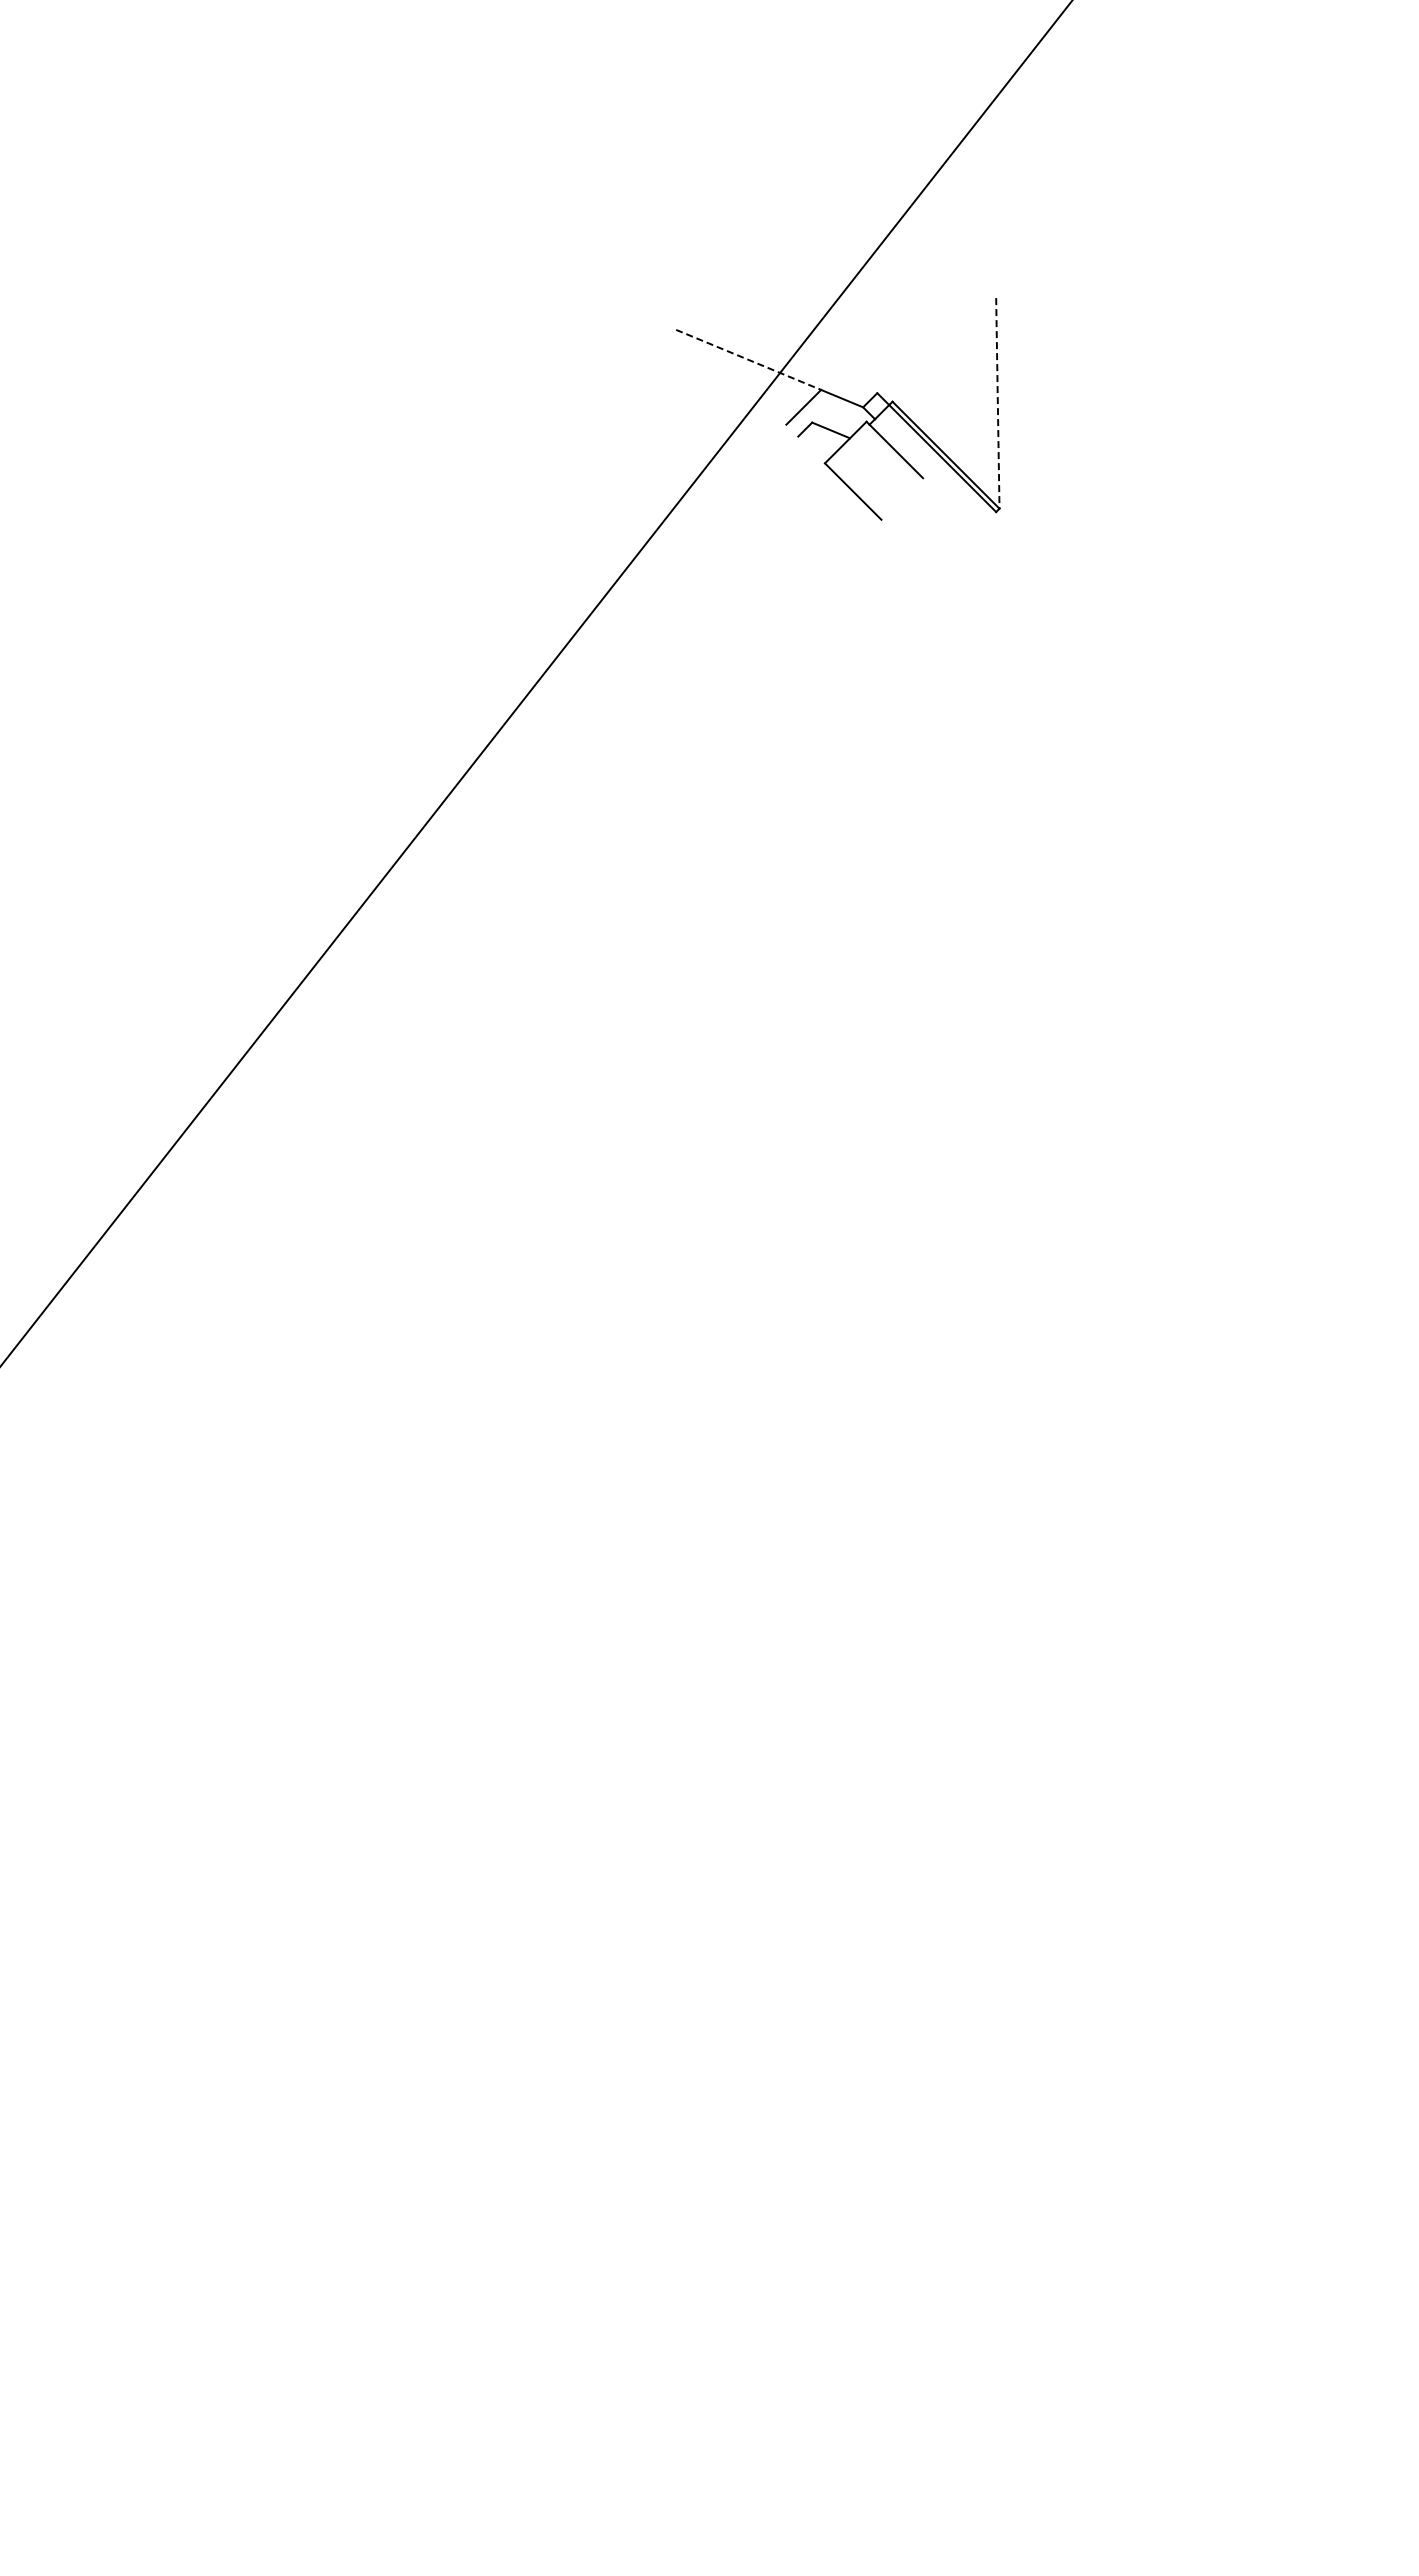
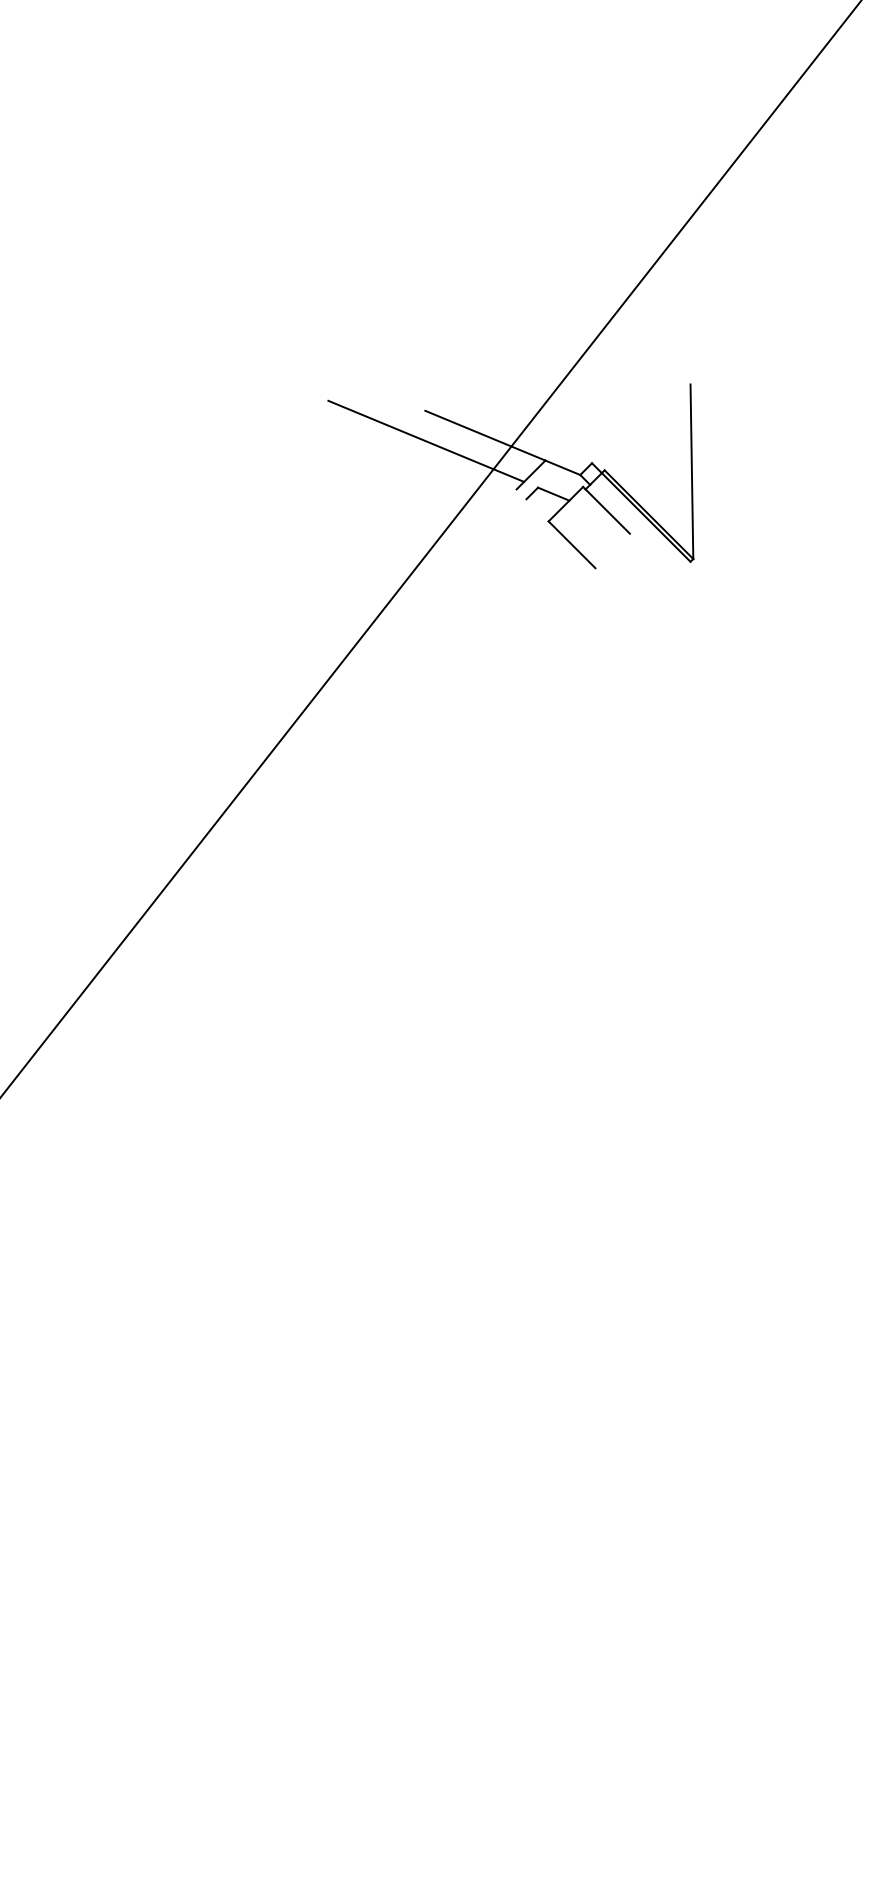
line: (749, 360) -> (486, 436), dashed -> solid
line: (677, 366) -> (426, 441), added
line: (997, 403) -> (691, 471), dashed -> solid

